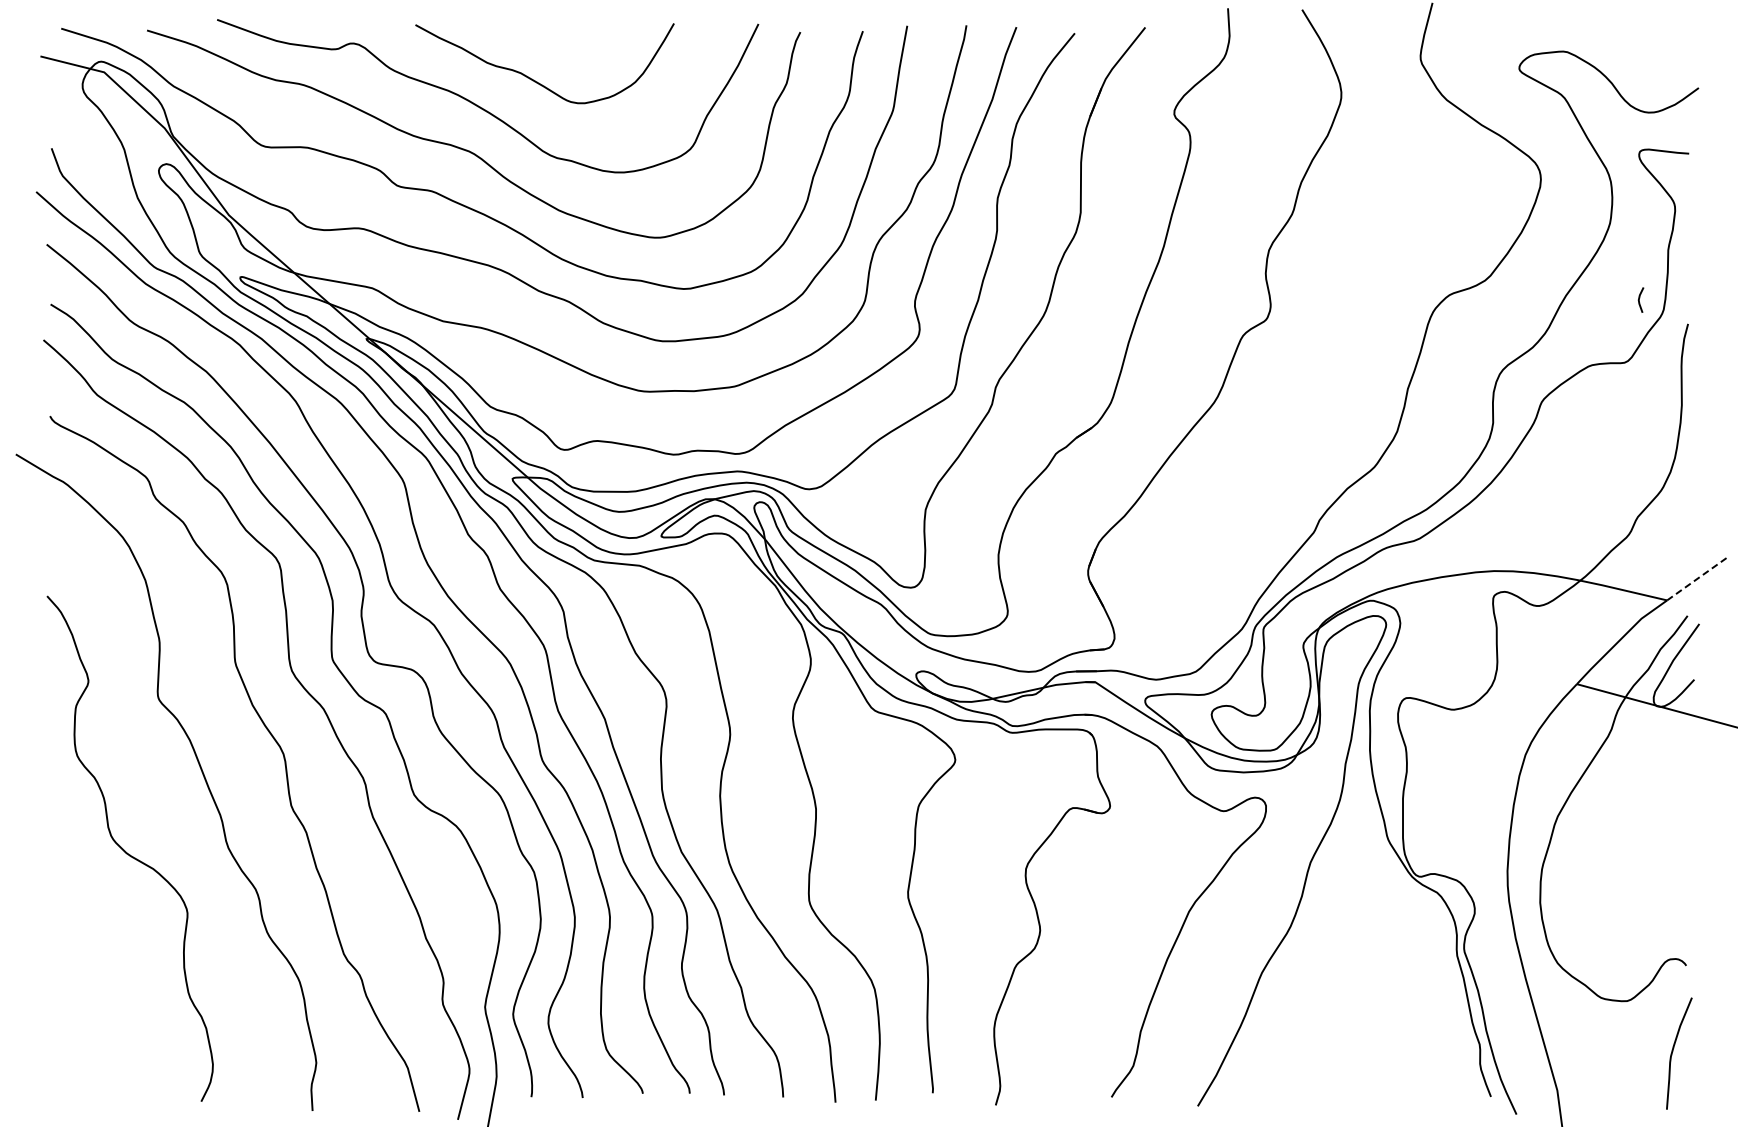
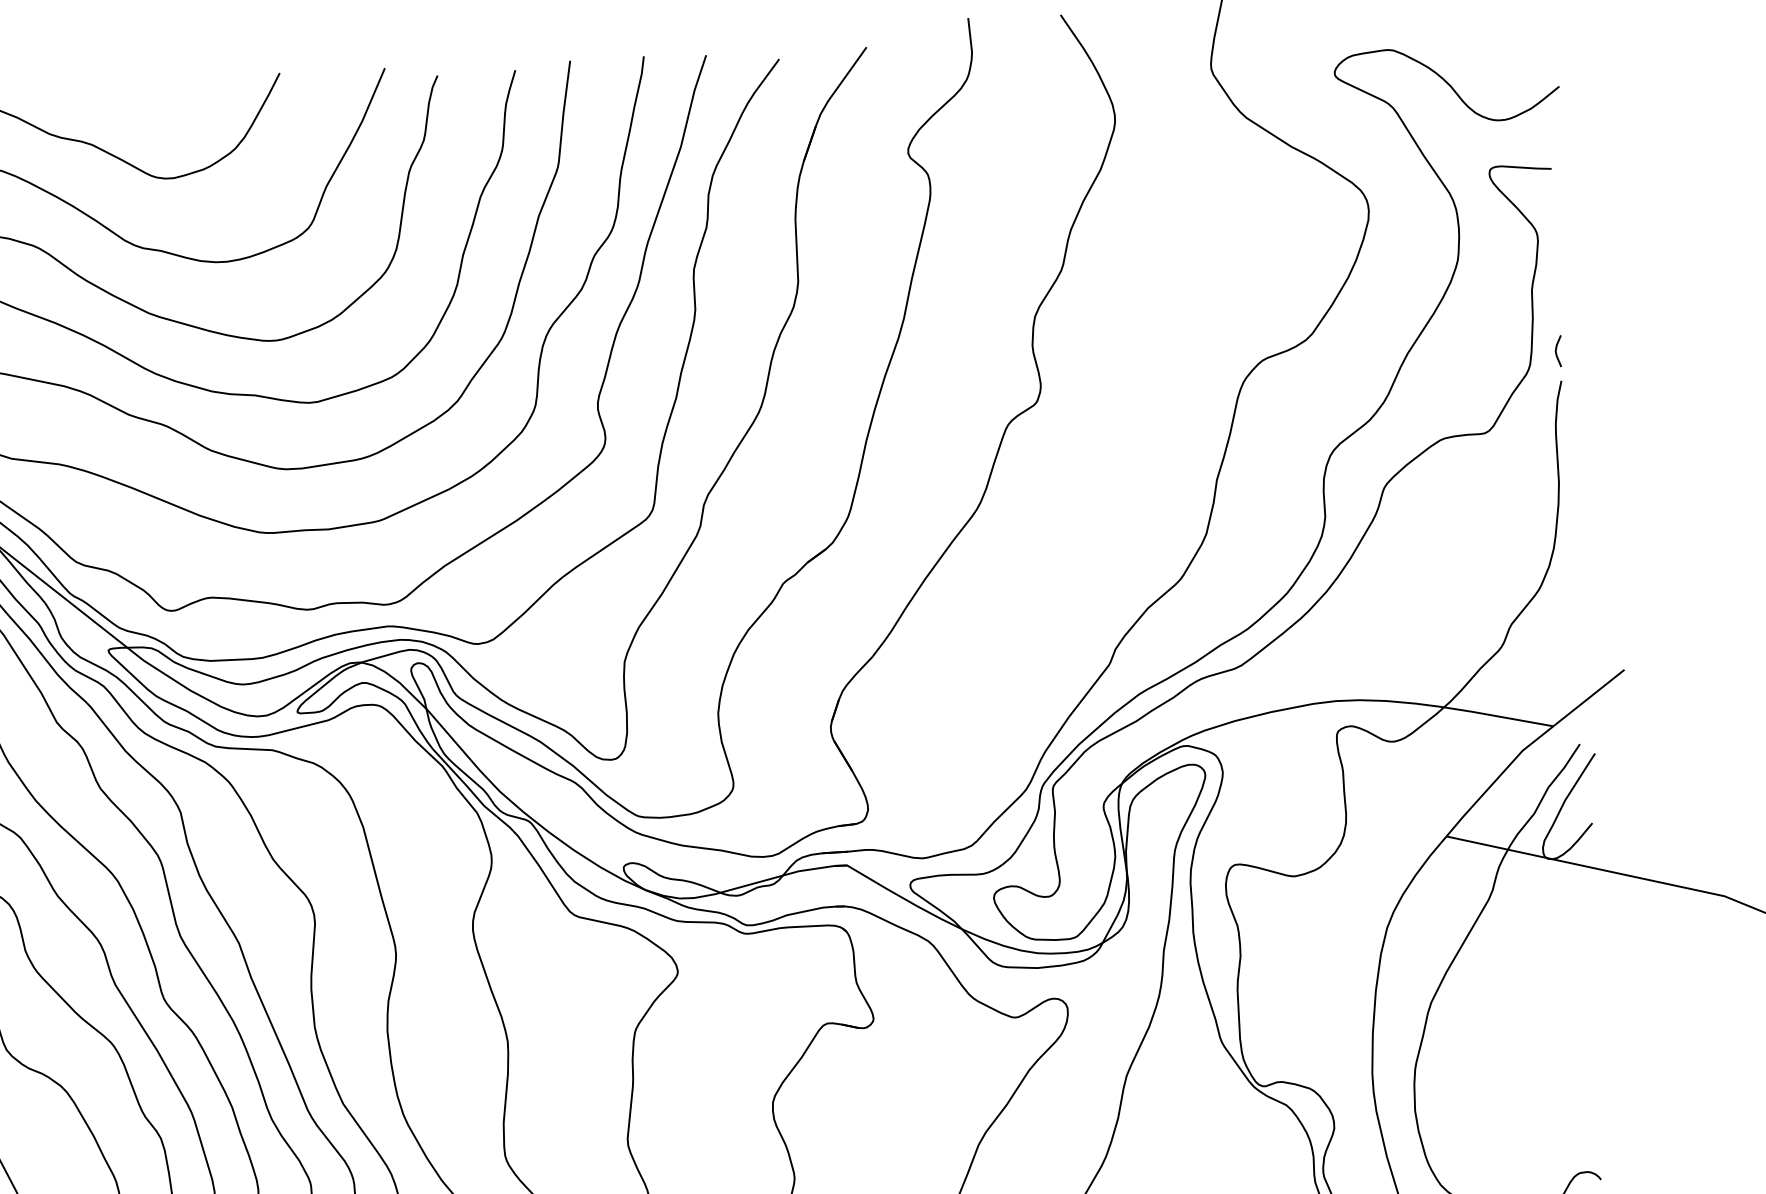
line: (1639, 299) -> (1556, 350), moved
line: (1696, 579) -> (1588, 698), dashed -> solid

